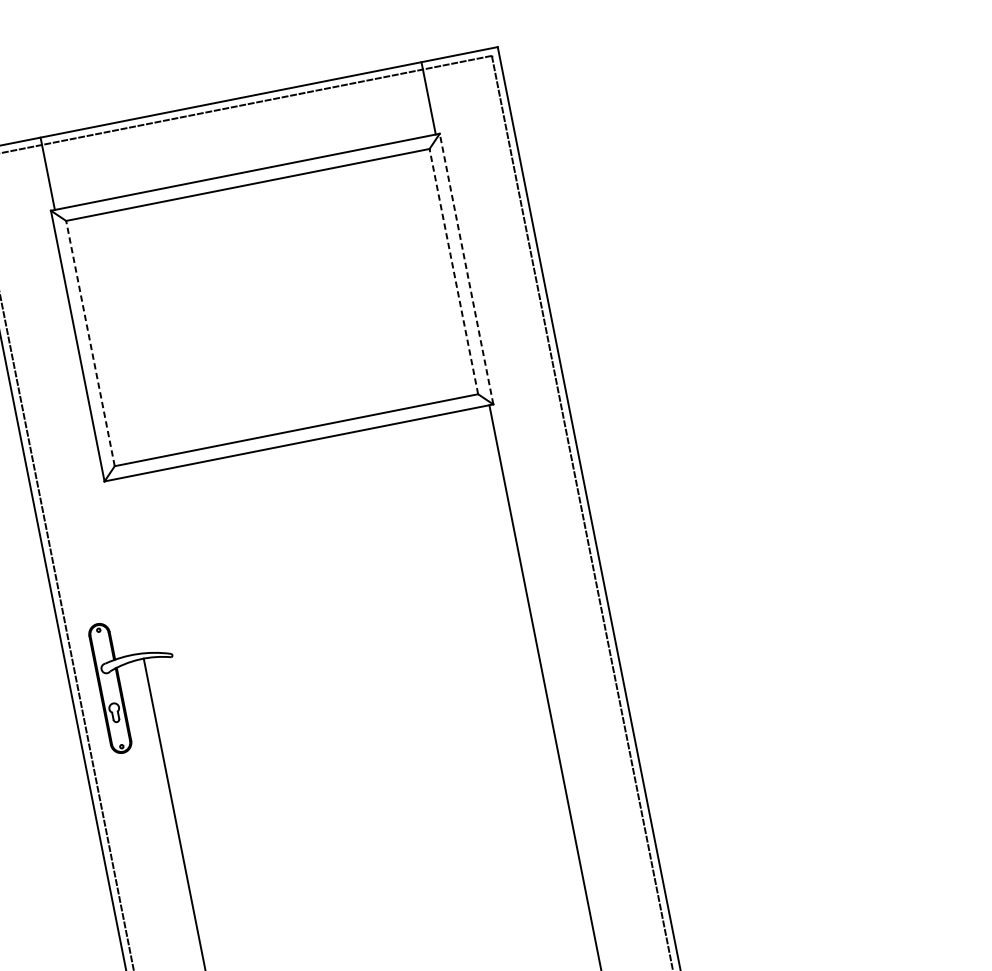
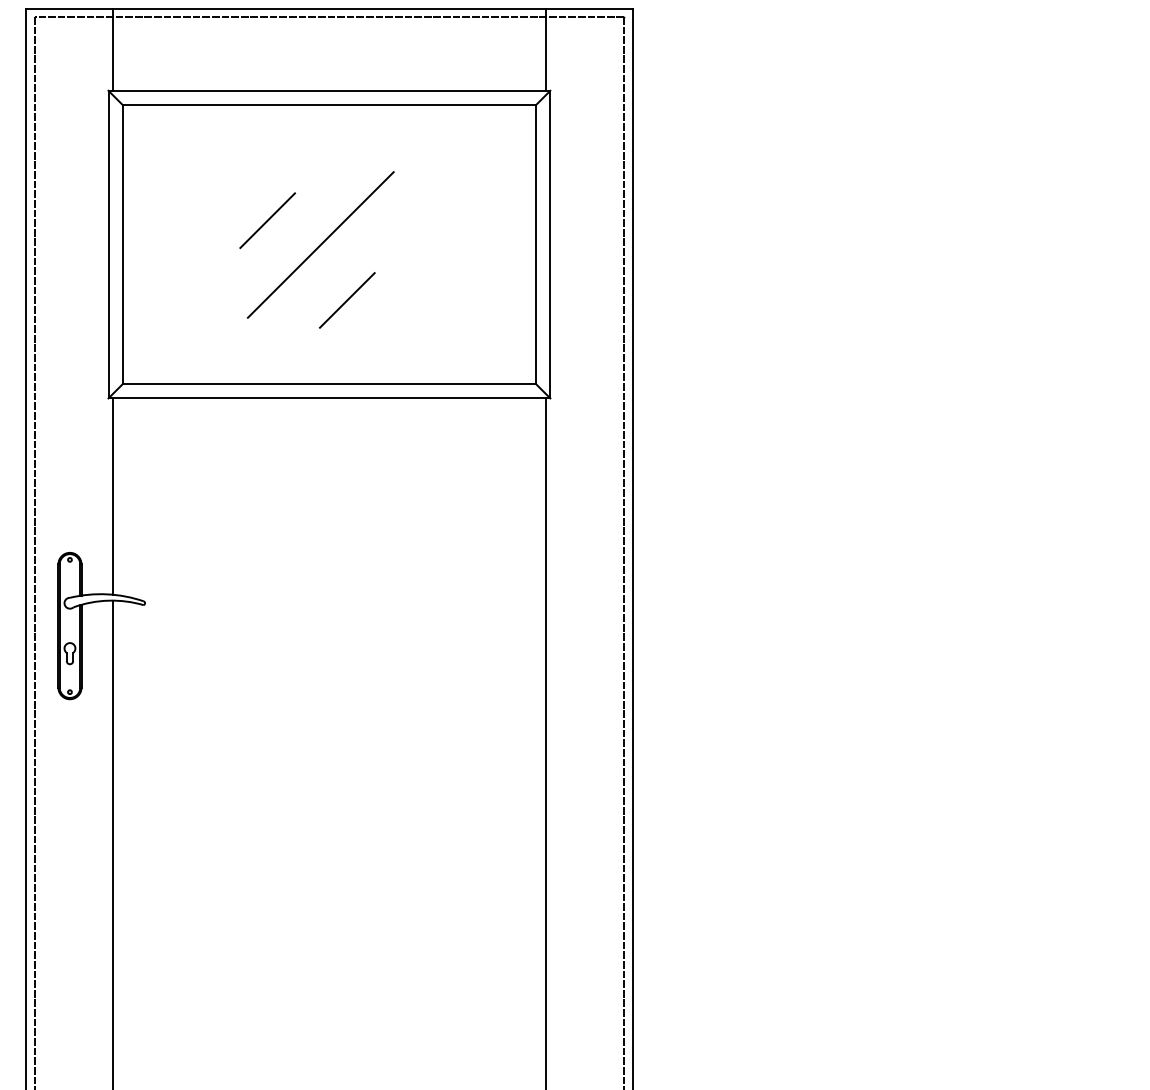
line: (466, 268) -> (550, 244), dashed -> solid
line: (453, 271) -> (535, 244), dashed -> solid
line: (213, 297) -> (267, 220), added
line: (264, 309) -> (320, 244), added
line: (90, 343) -> (122, 244), dashed -> solid
line: (296, 353) -> (346, 300), added
line: (126, 566) -> (113, 496), added

